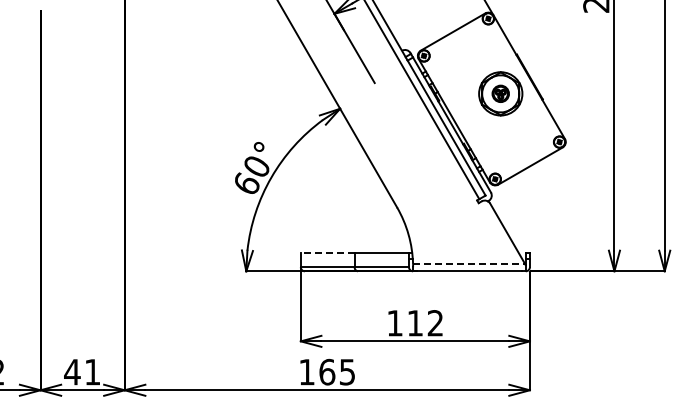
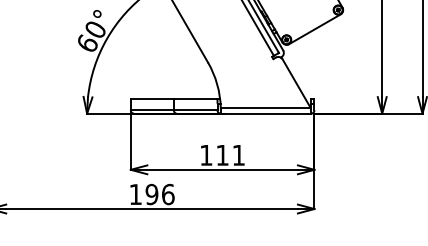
line: (327, 252) -> (152, 98), dashed -> solid
line: (469, 264) -> (266, 108), dashed -> solid
text: (434, 323) -> (237, 155), 112 -> 111
text: (337, 371) -> (160, 193), 165 -> 196

